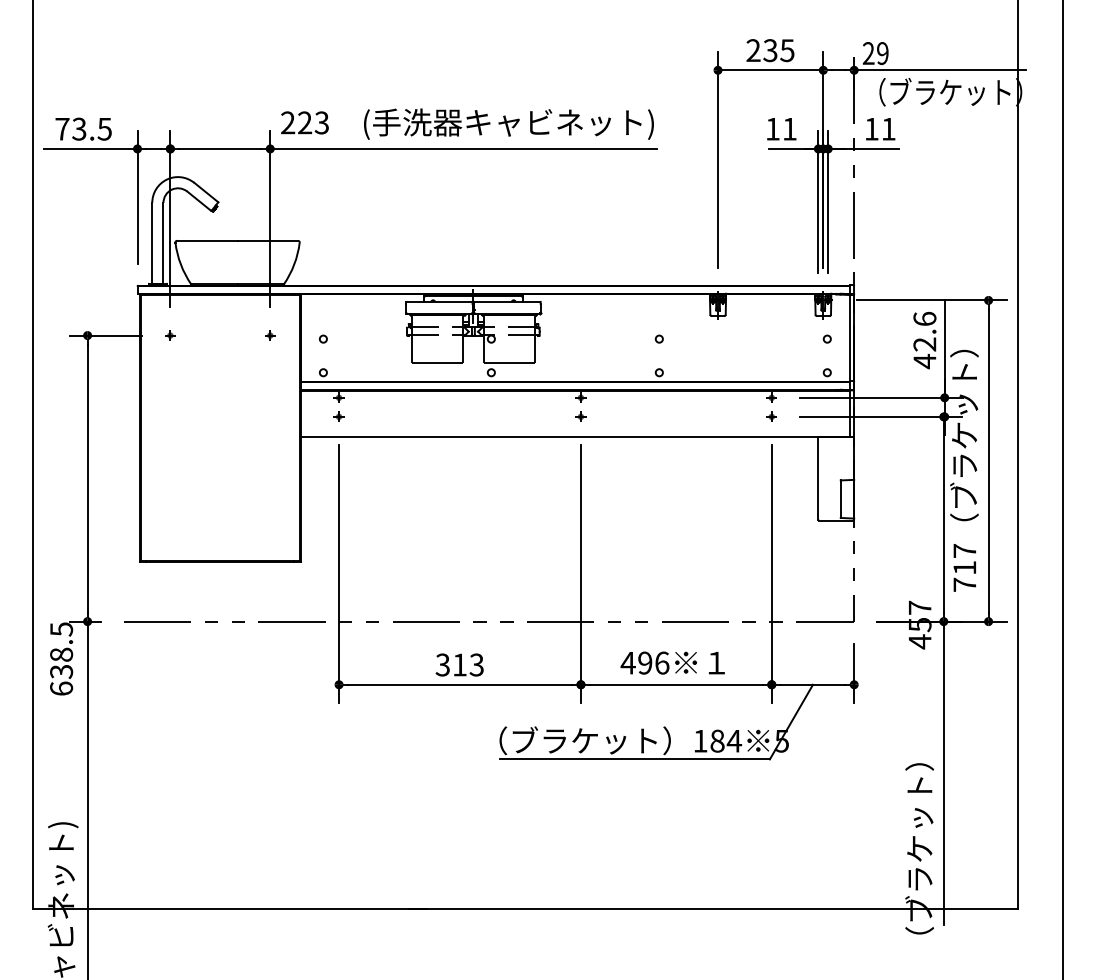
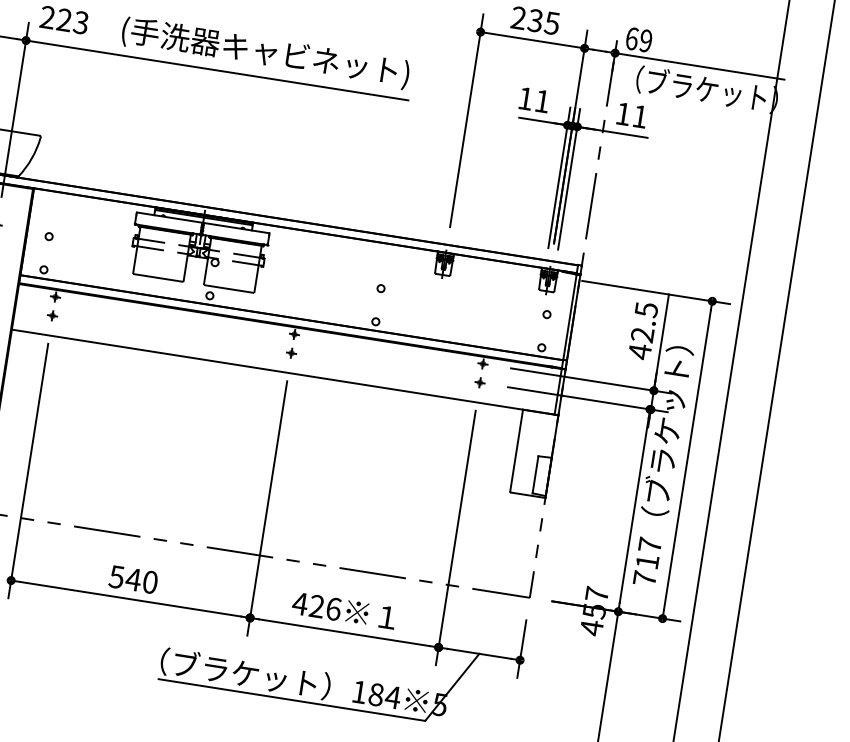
text: (868, 53) -> (631, 38), 29 -> 69
text: (924, 318) -> (646, 309), 42.6 -> 42.5
text: (645, 663) -> (317, 606), 496 -> 426
text: (459, 664) -> (133, 579), 313 -> 540

